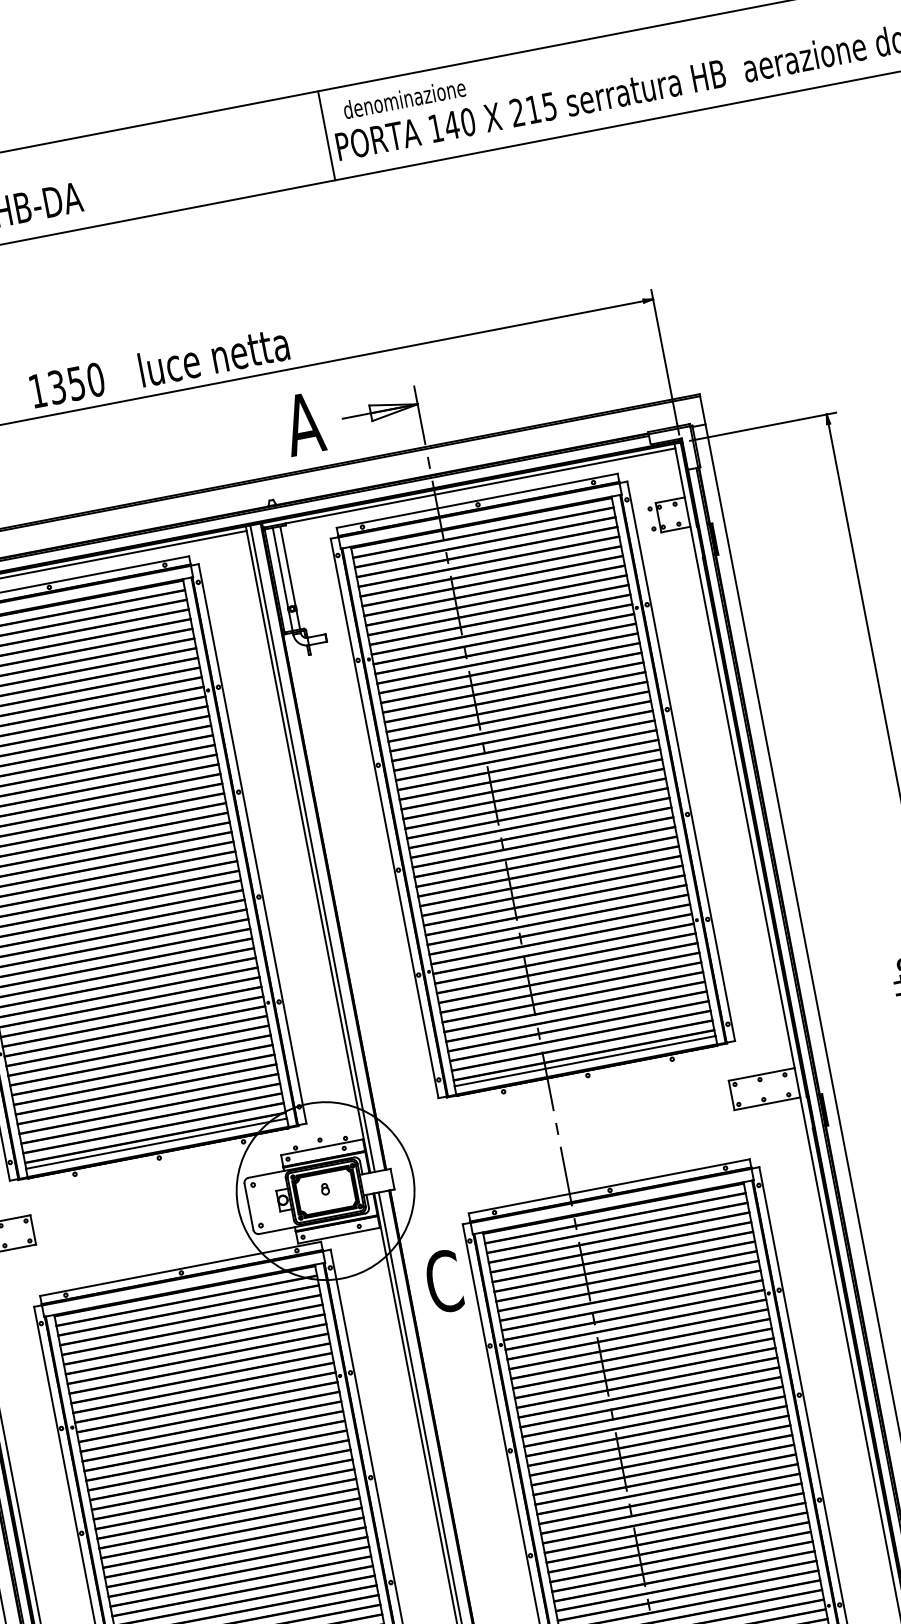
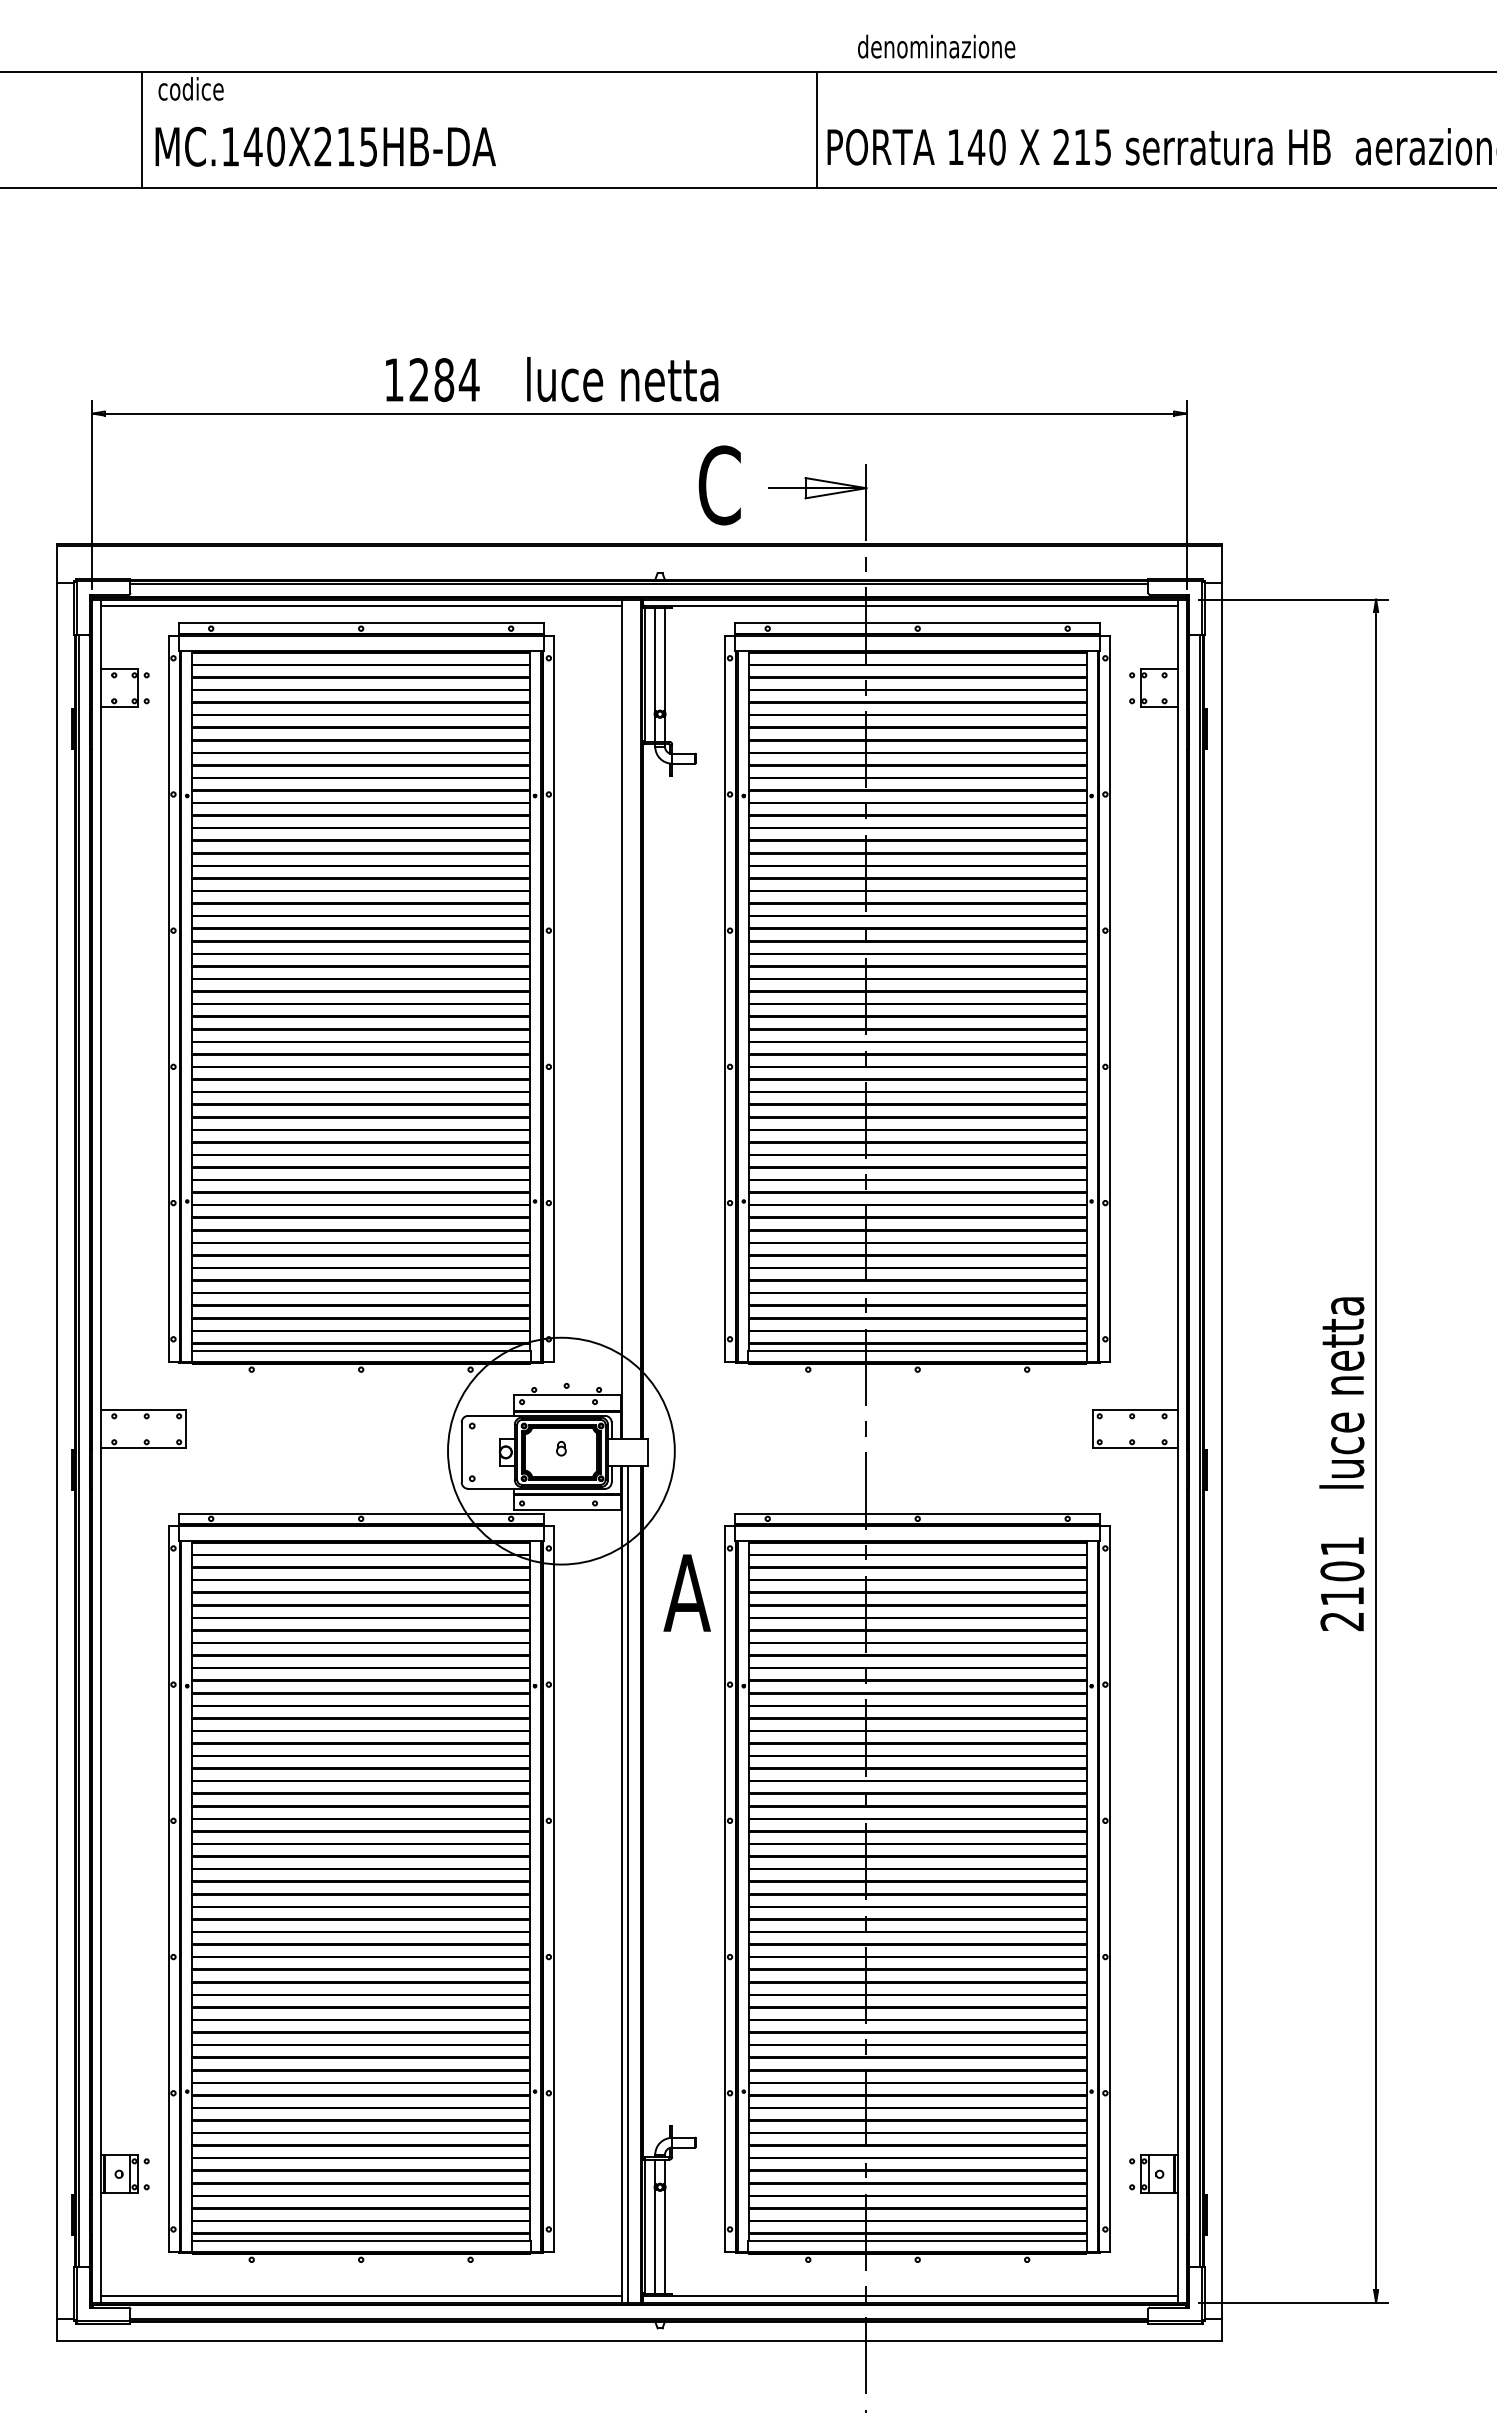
text: (404, 98) -> (936, 46), moved
text: (76, 383) -> (444, 380), 1350 -> 1284
text: (303, 424) -> (718, 485), A -> C
line: (312, 848) -> (627, 1019), removed
text: (443, 1282) -> (686, 1593), C -> A

